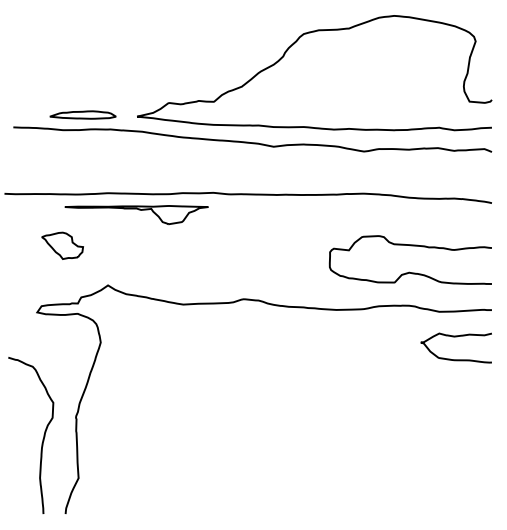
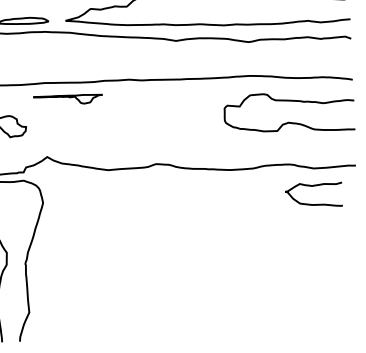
part: (136, 215) -> (68, 100), size x0.6
curve: (409, 271) -> (288, 121), moved
curve: (455, 337) -> (312, 186), moved

